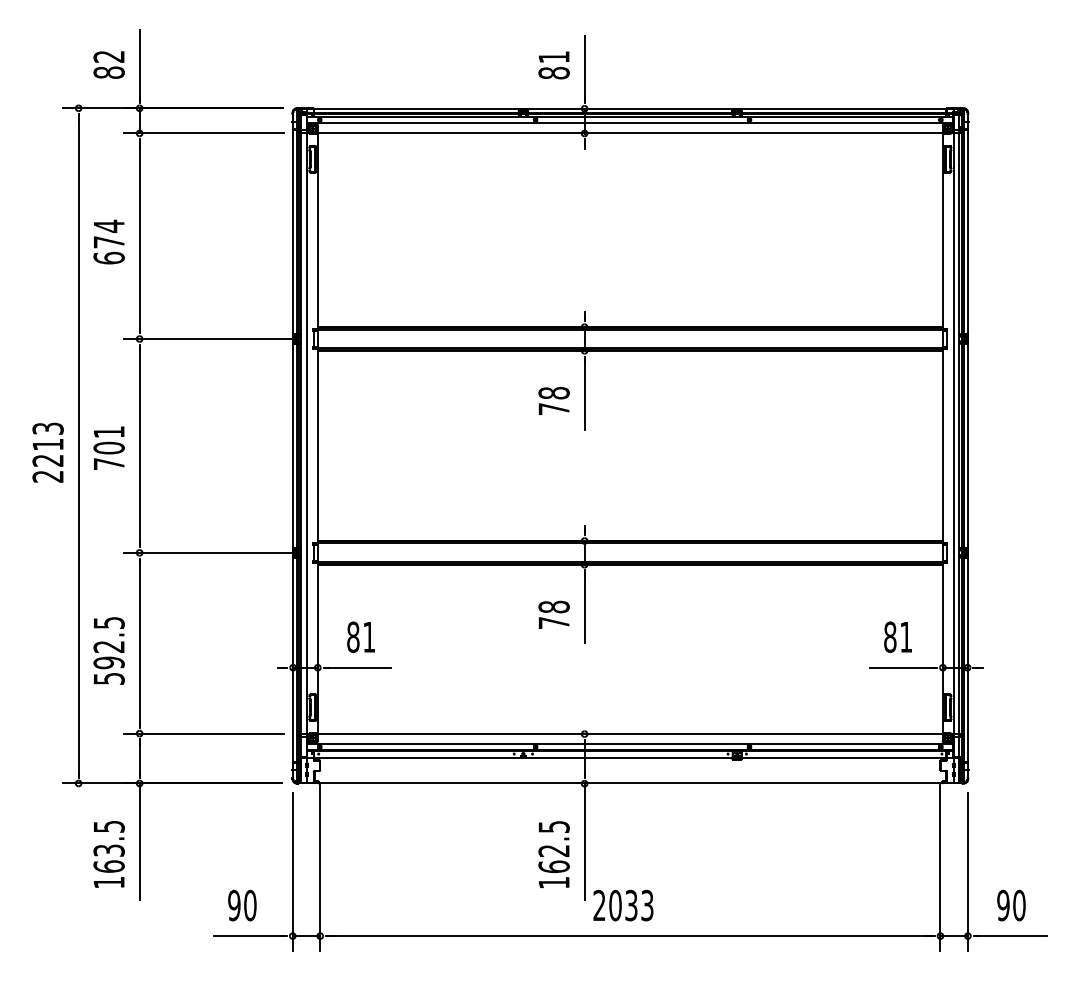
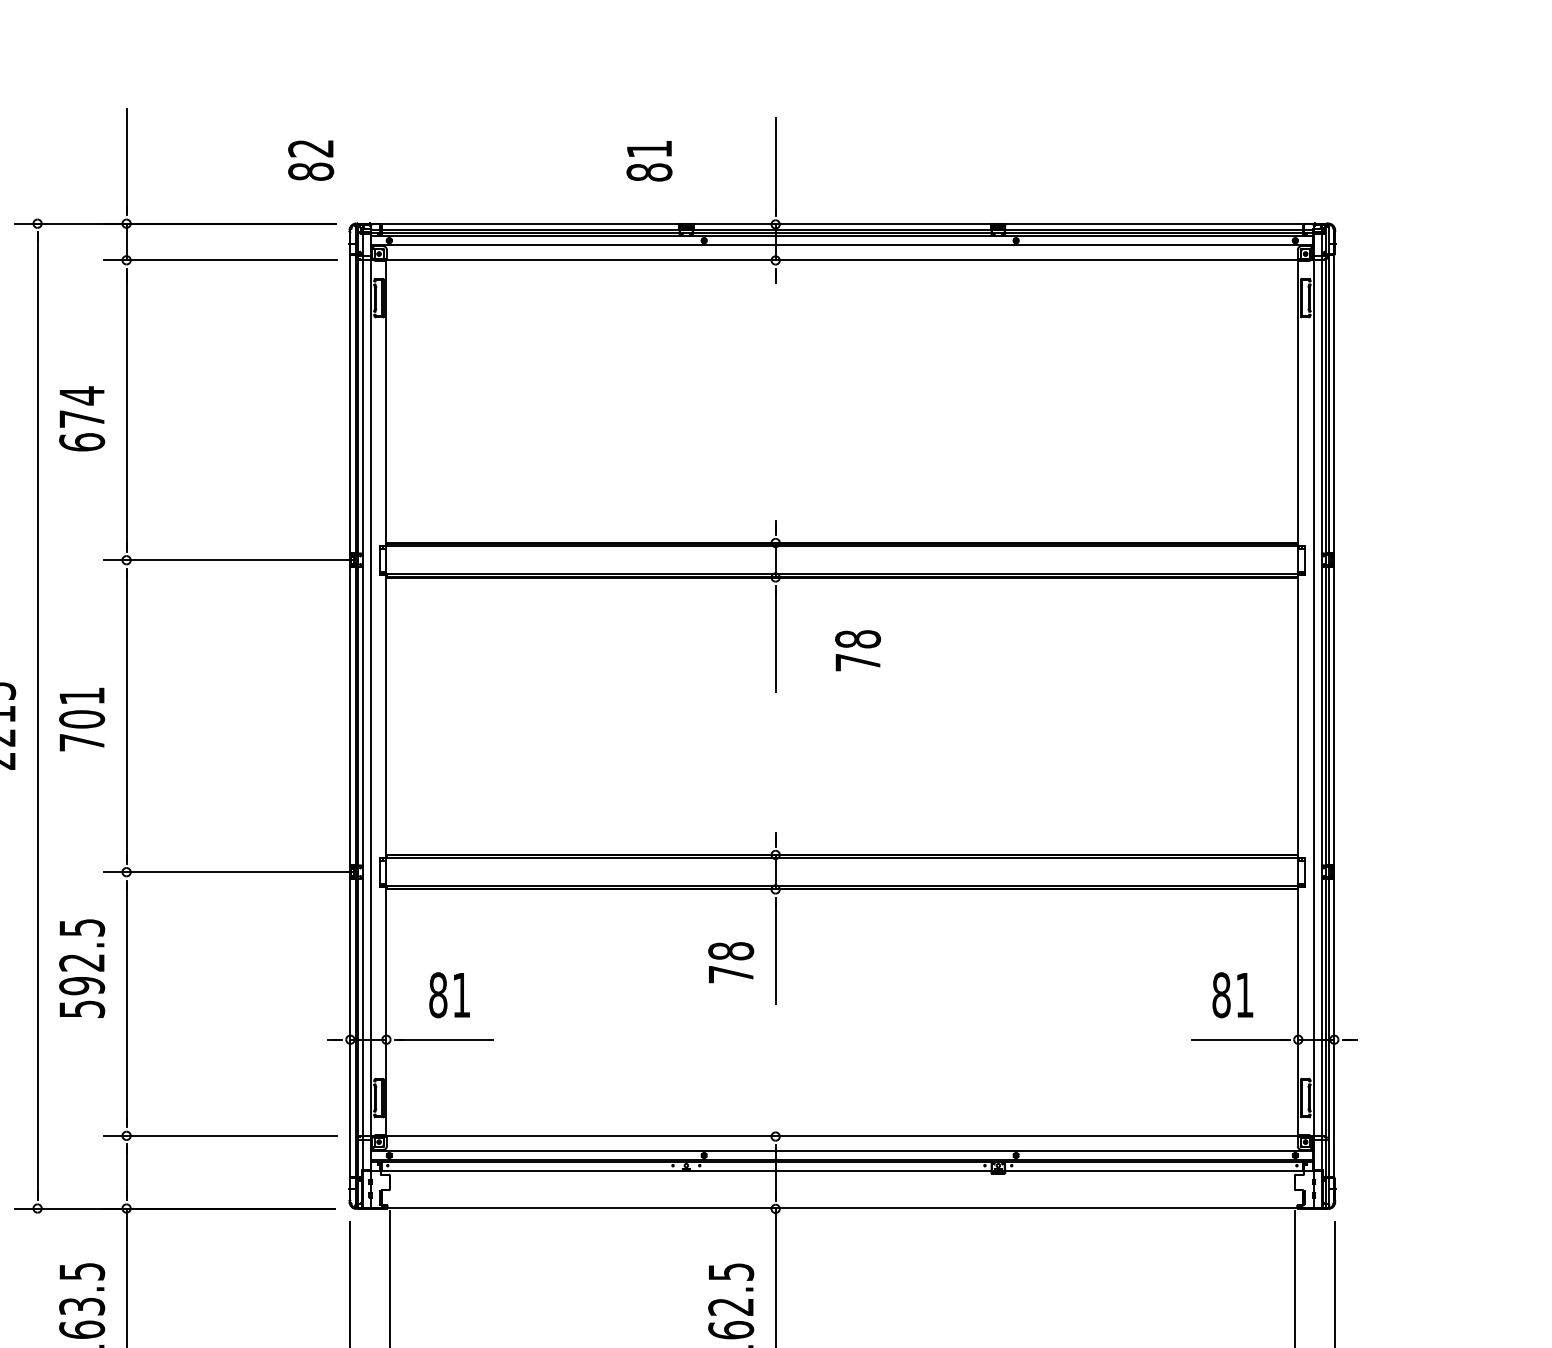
text: (108, 64) -> (310, 159), moved
text: (553, 65) -> (648, 161), moved
text: (553, 401) -> (857, 651), moved
text: (108, 650) -> (81, 967), moved

